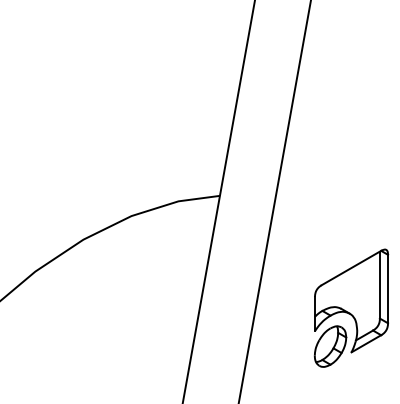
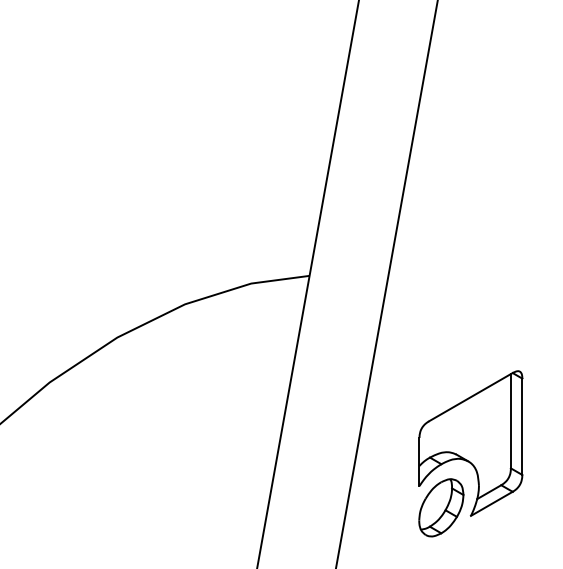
part: (351, 307) -> (470, 452), moved

